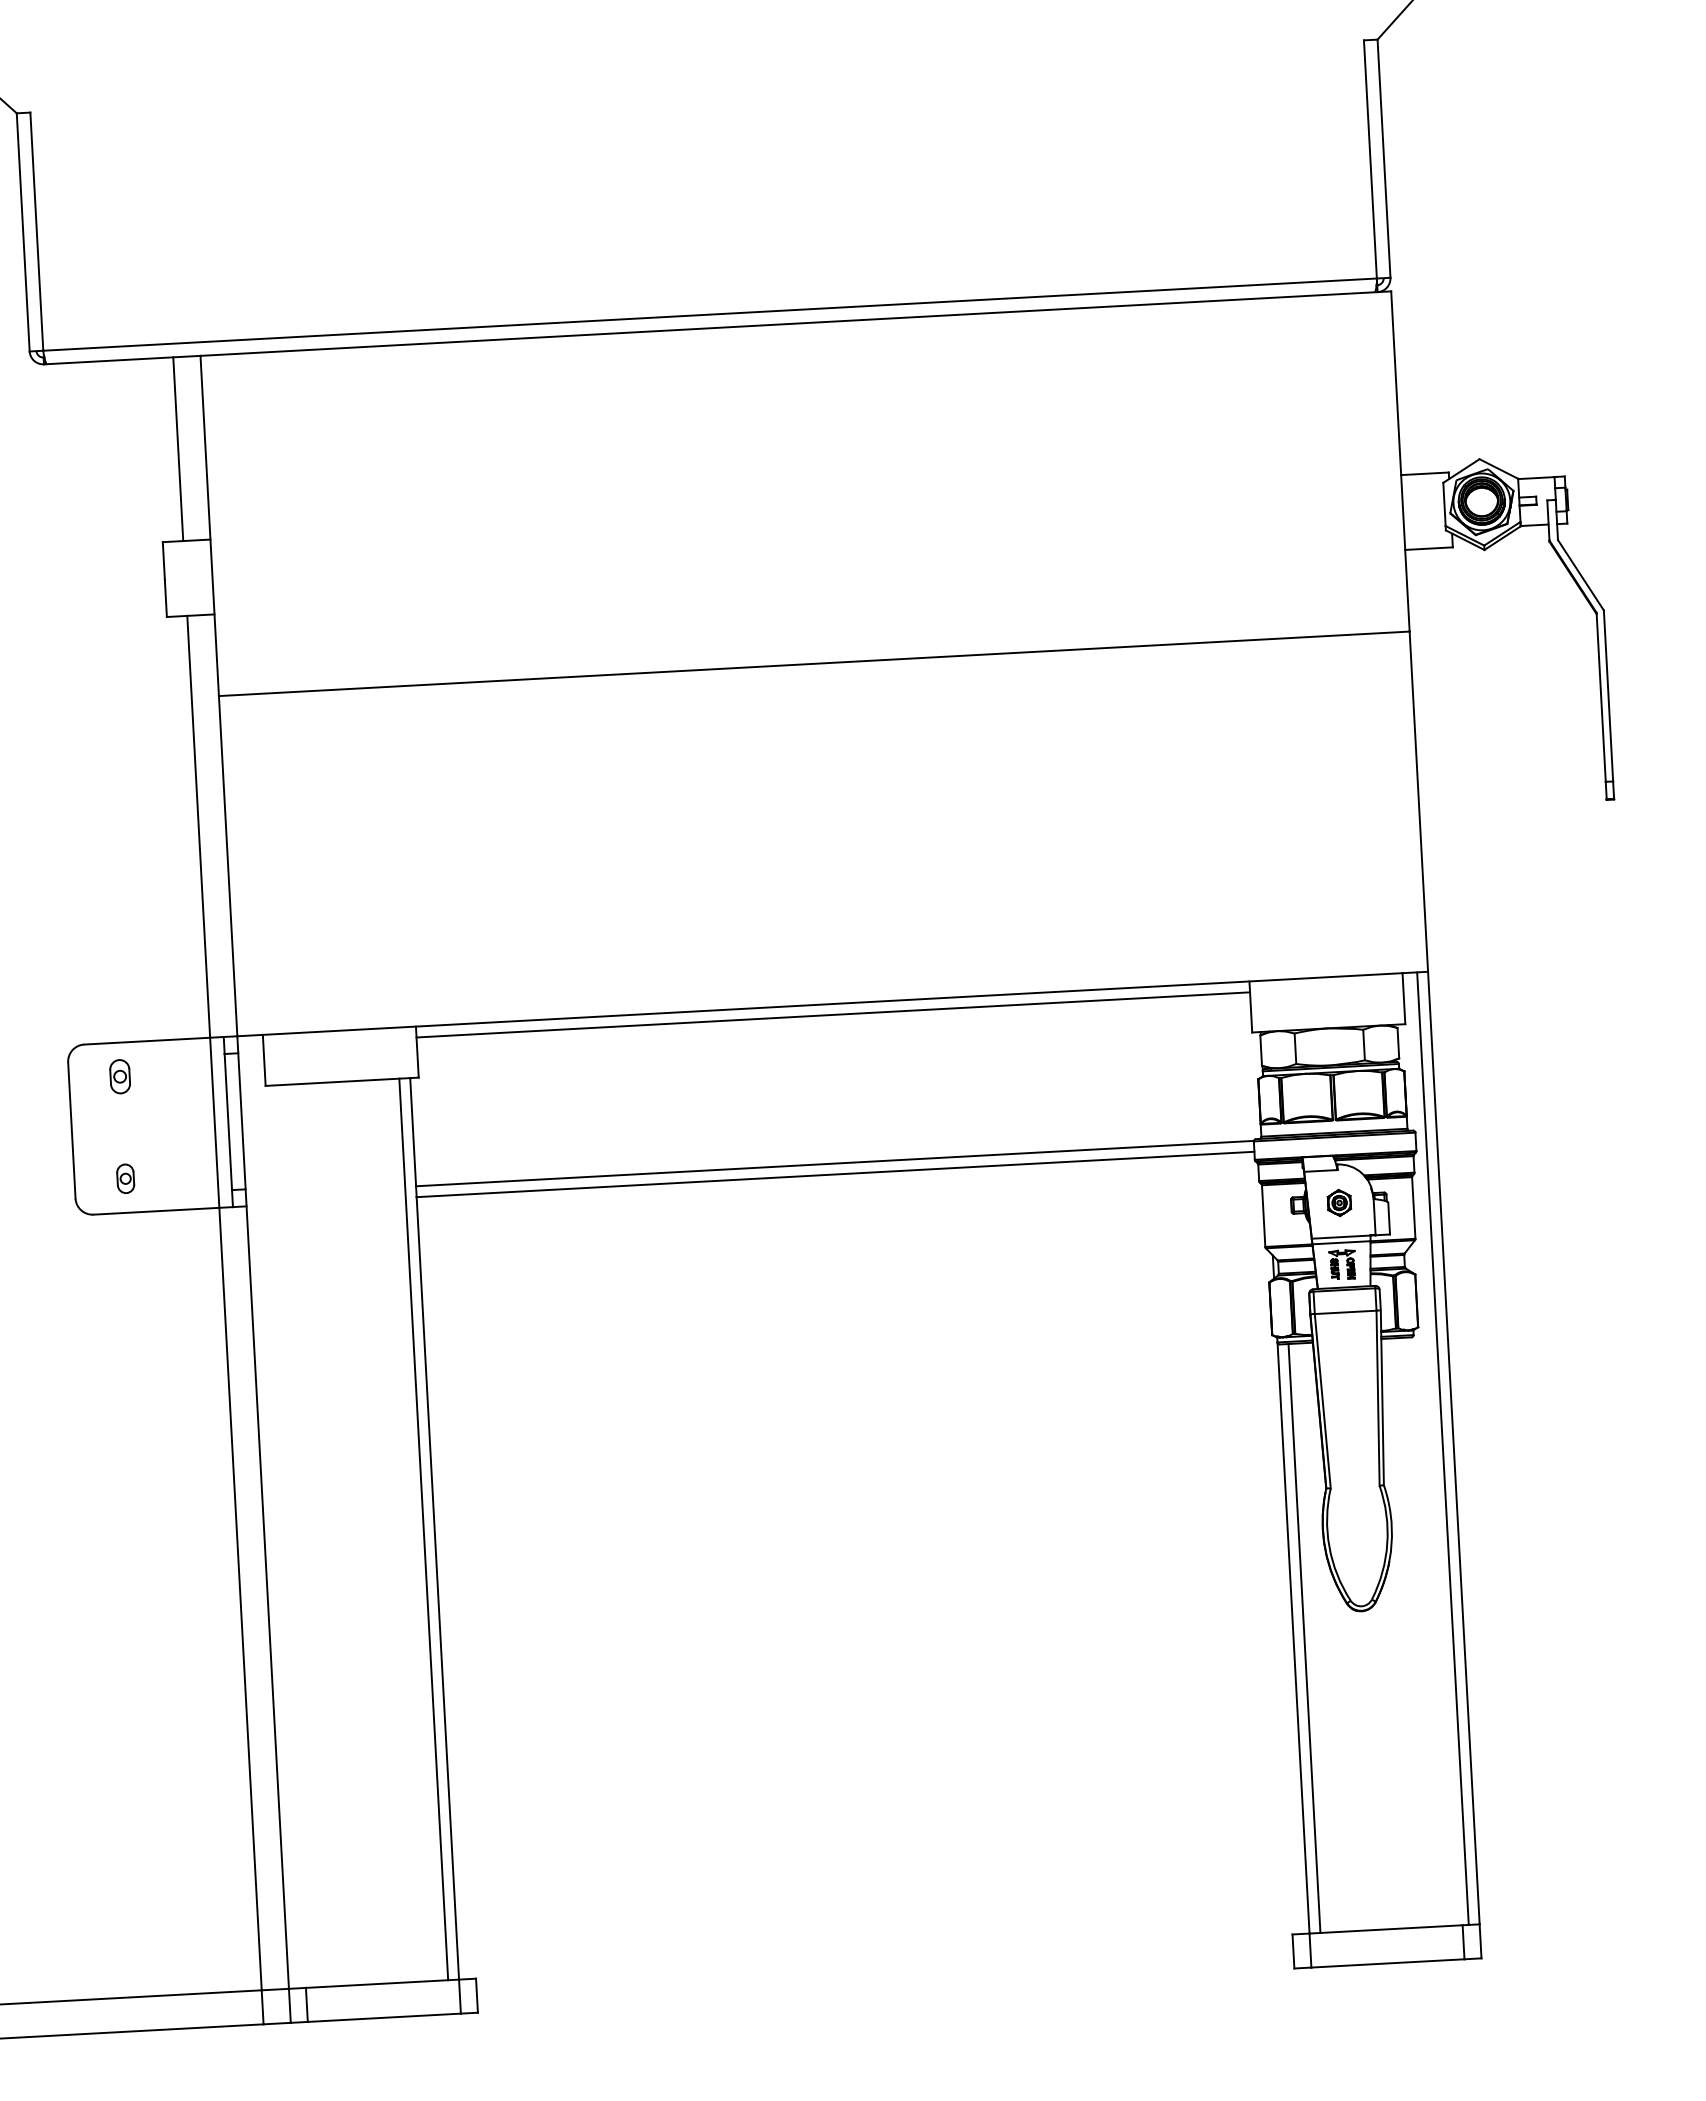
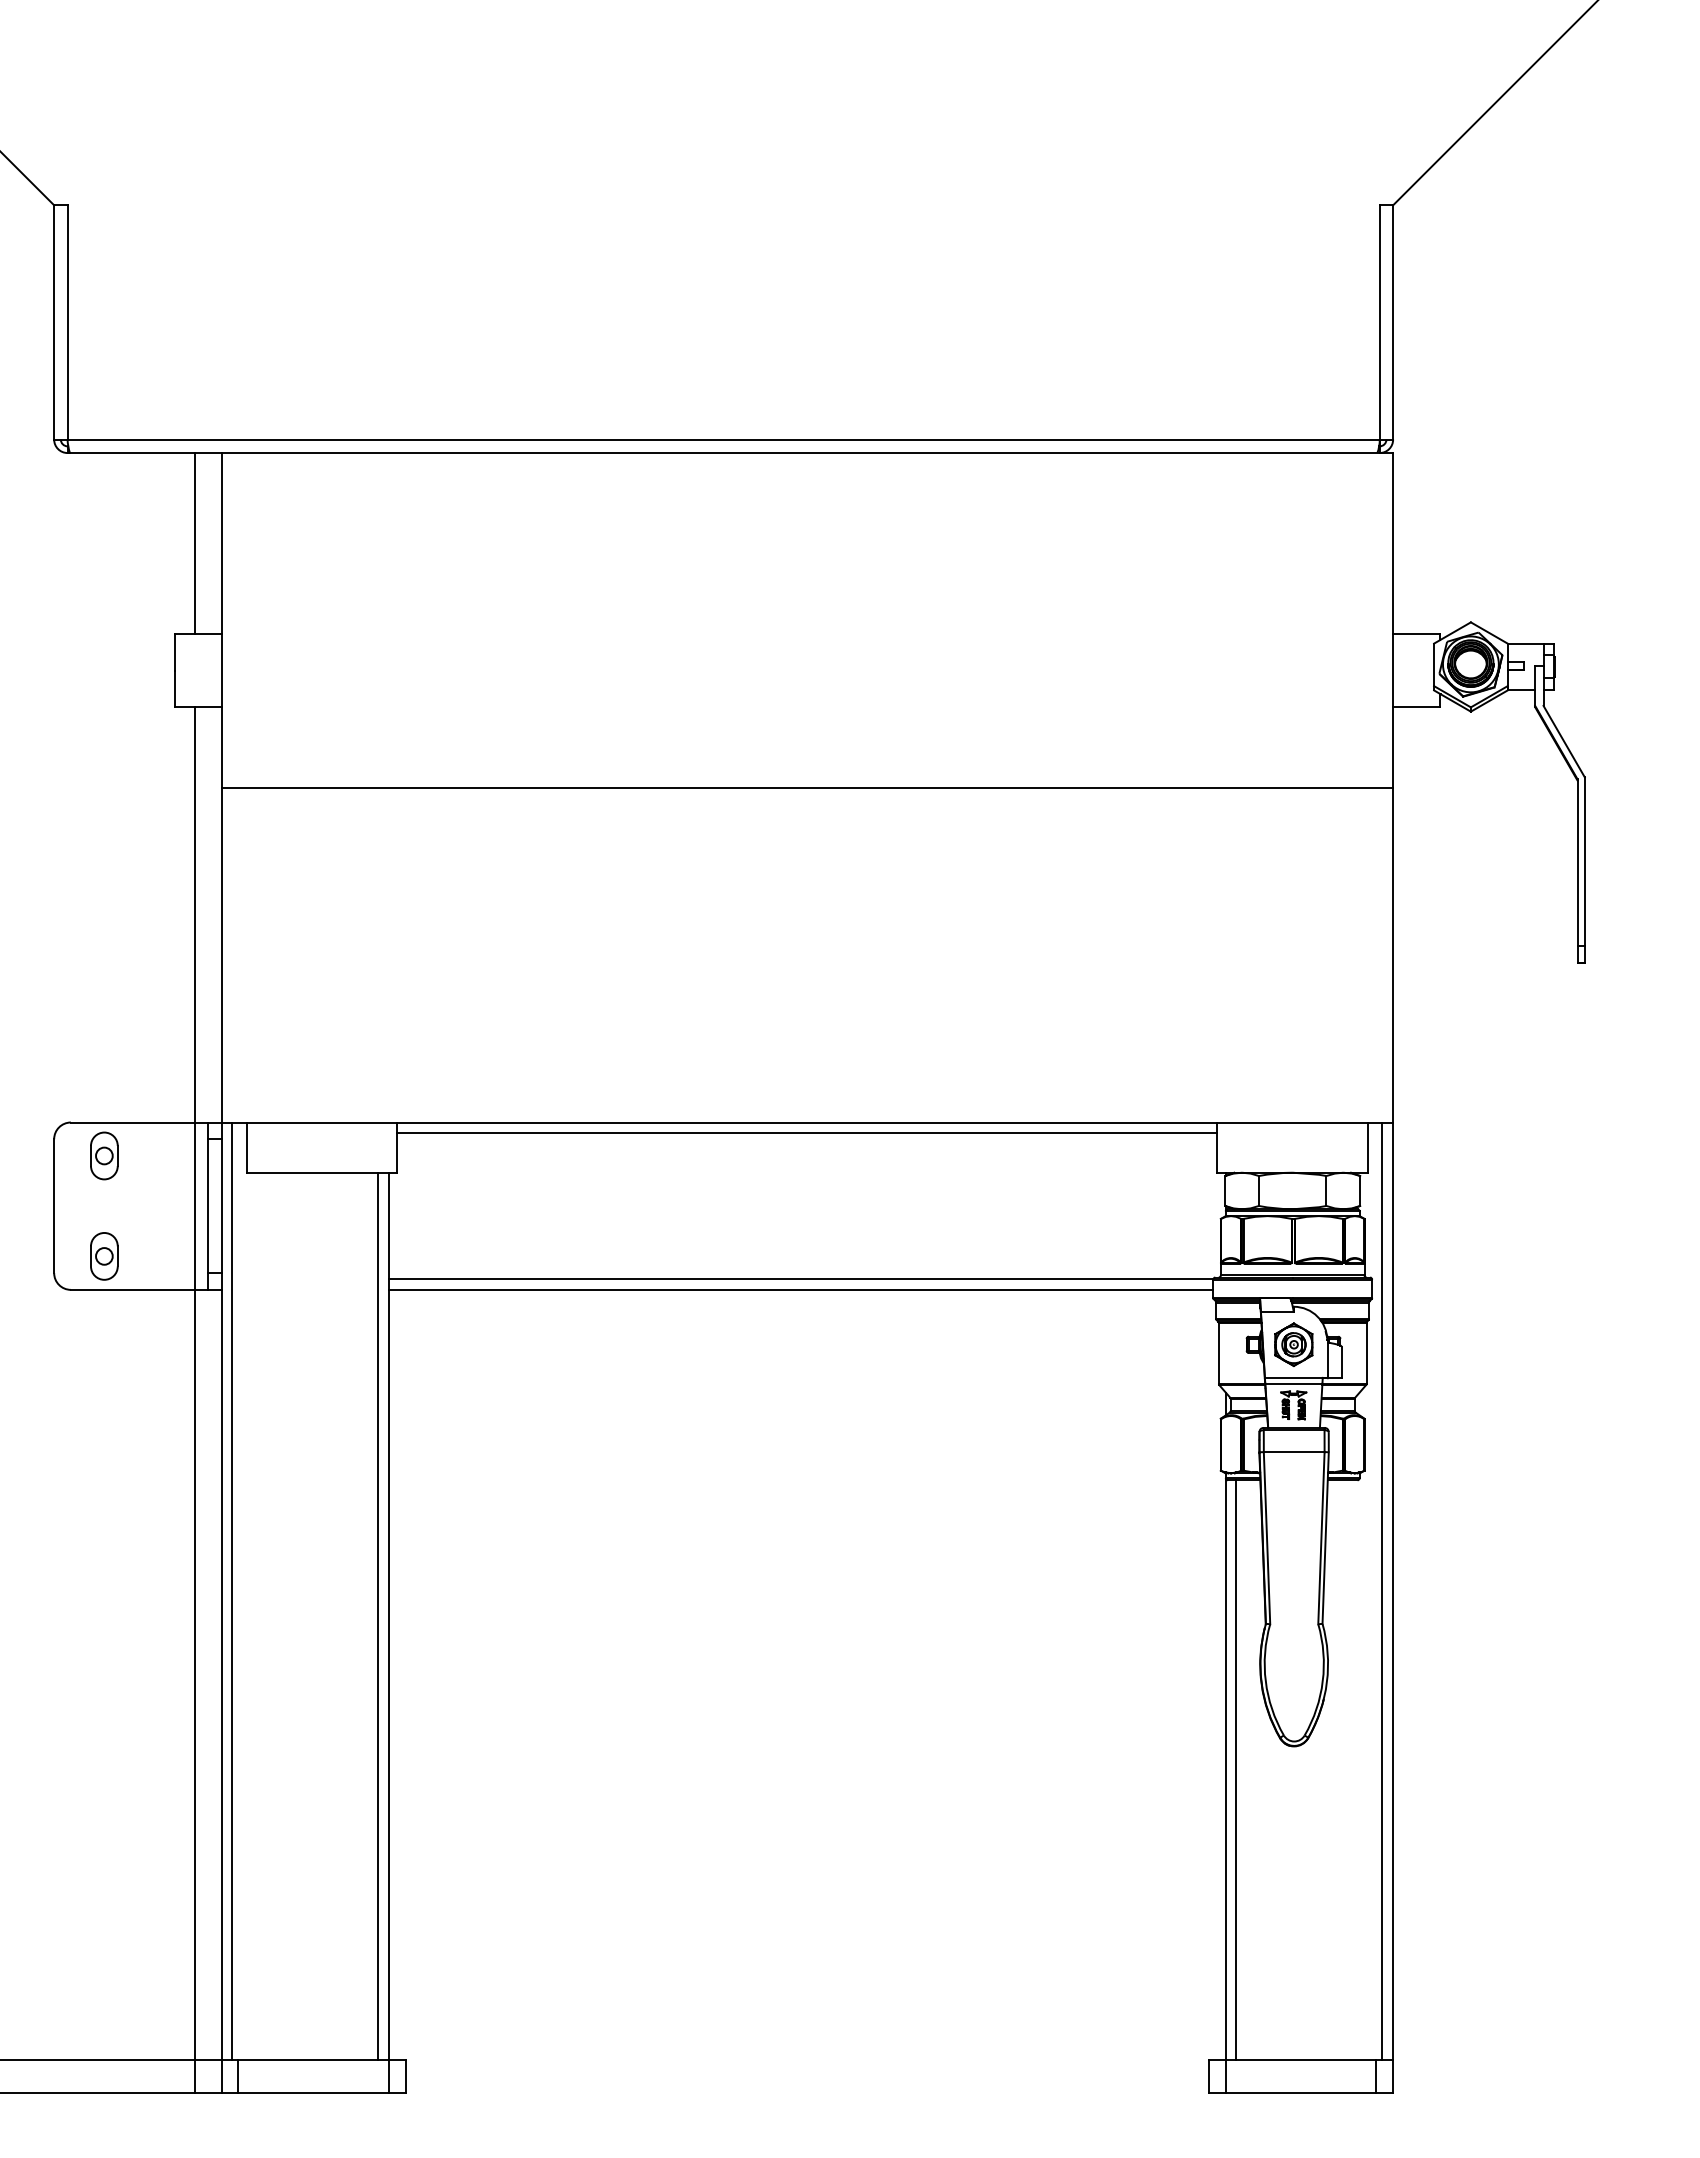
part: (120, 1076) -> (104, 1155), size x1.43
part: (125, 1178) -> (104, 1256), size x1.67
part: (1339, 1202) -> (1293, 1344), size x1.67
line: (274, 1511) -> (232, 1590), added

